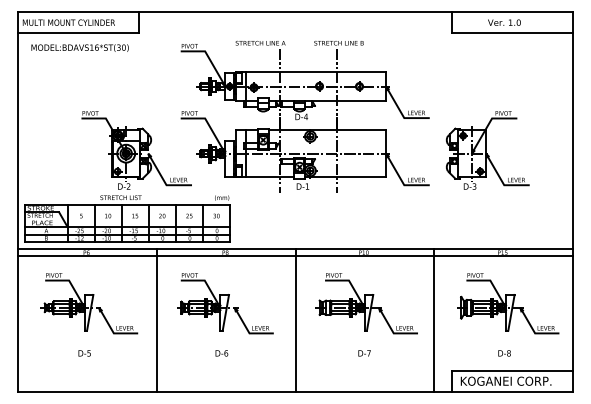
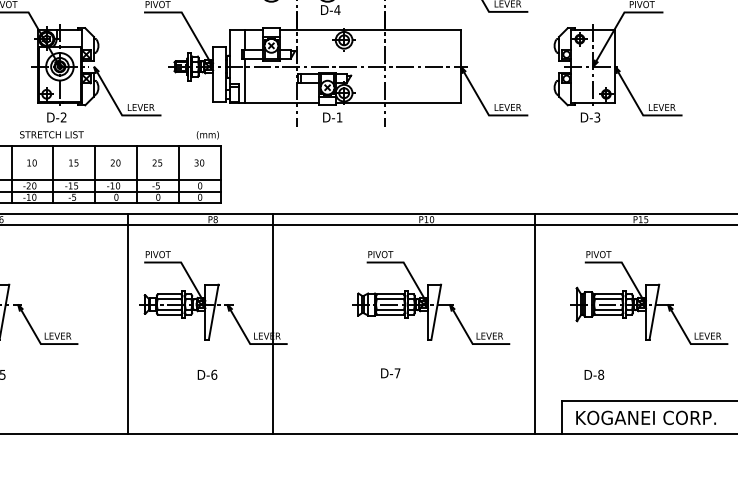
line: (156, 320) -> (128, 324), moved
line: (295, 320) -> (273, 324), moved
text: (364, 353) -> (390, 373), moved
text: (504, 353) -> (594, 375), moved

